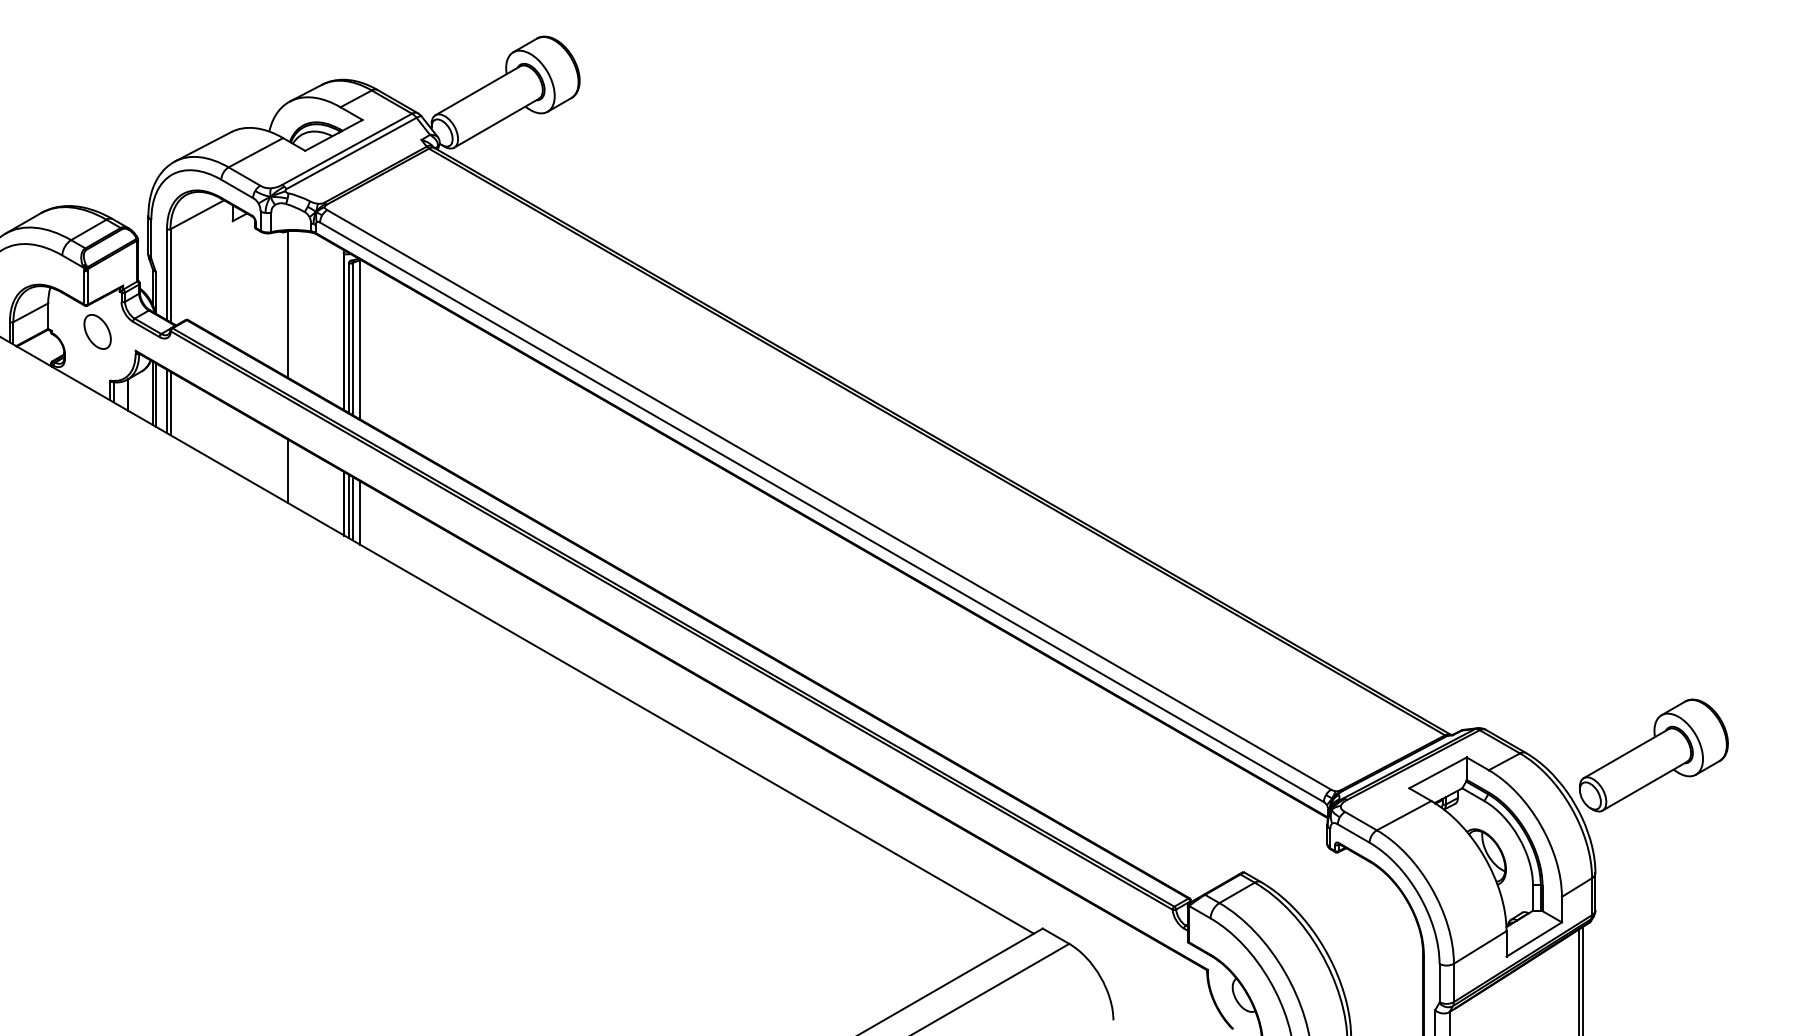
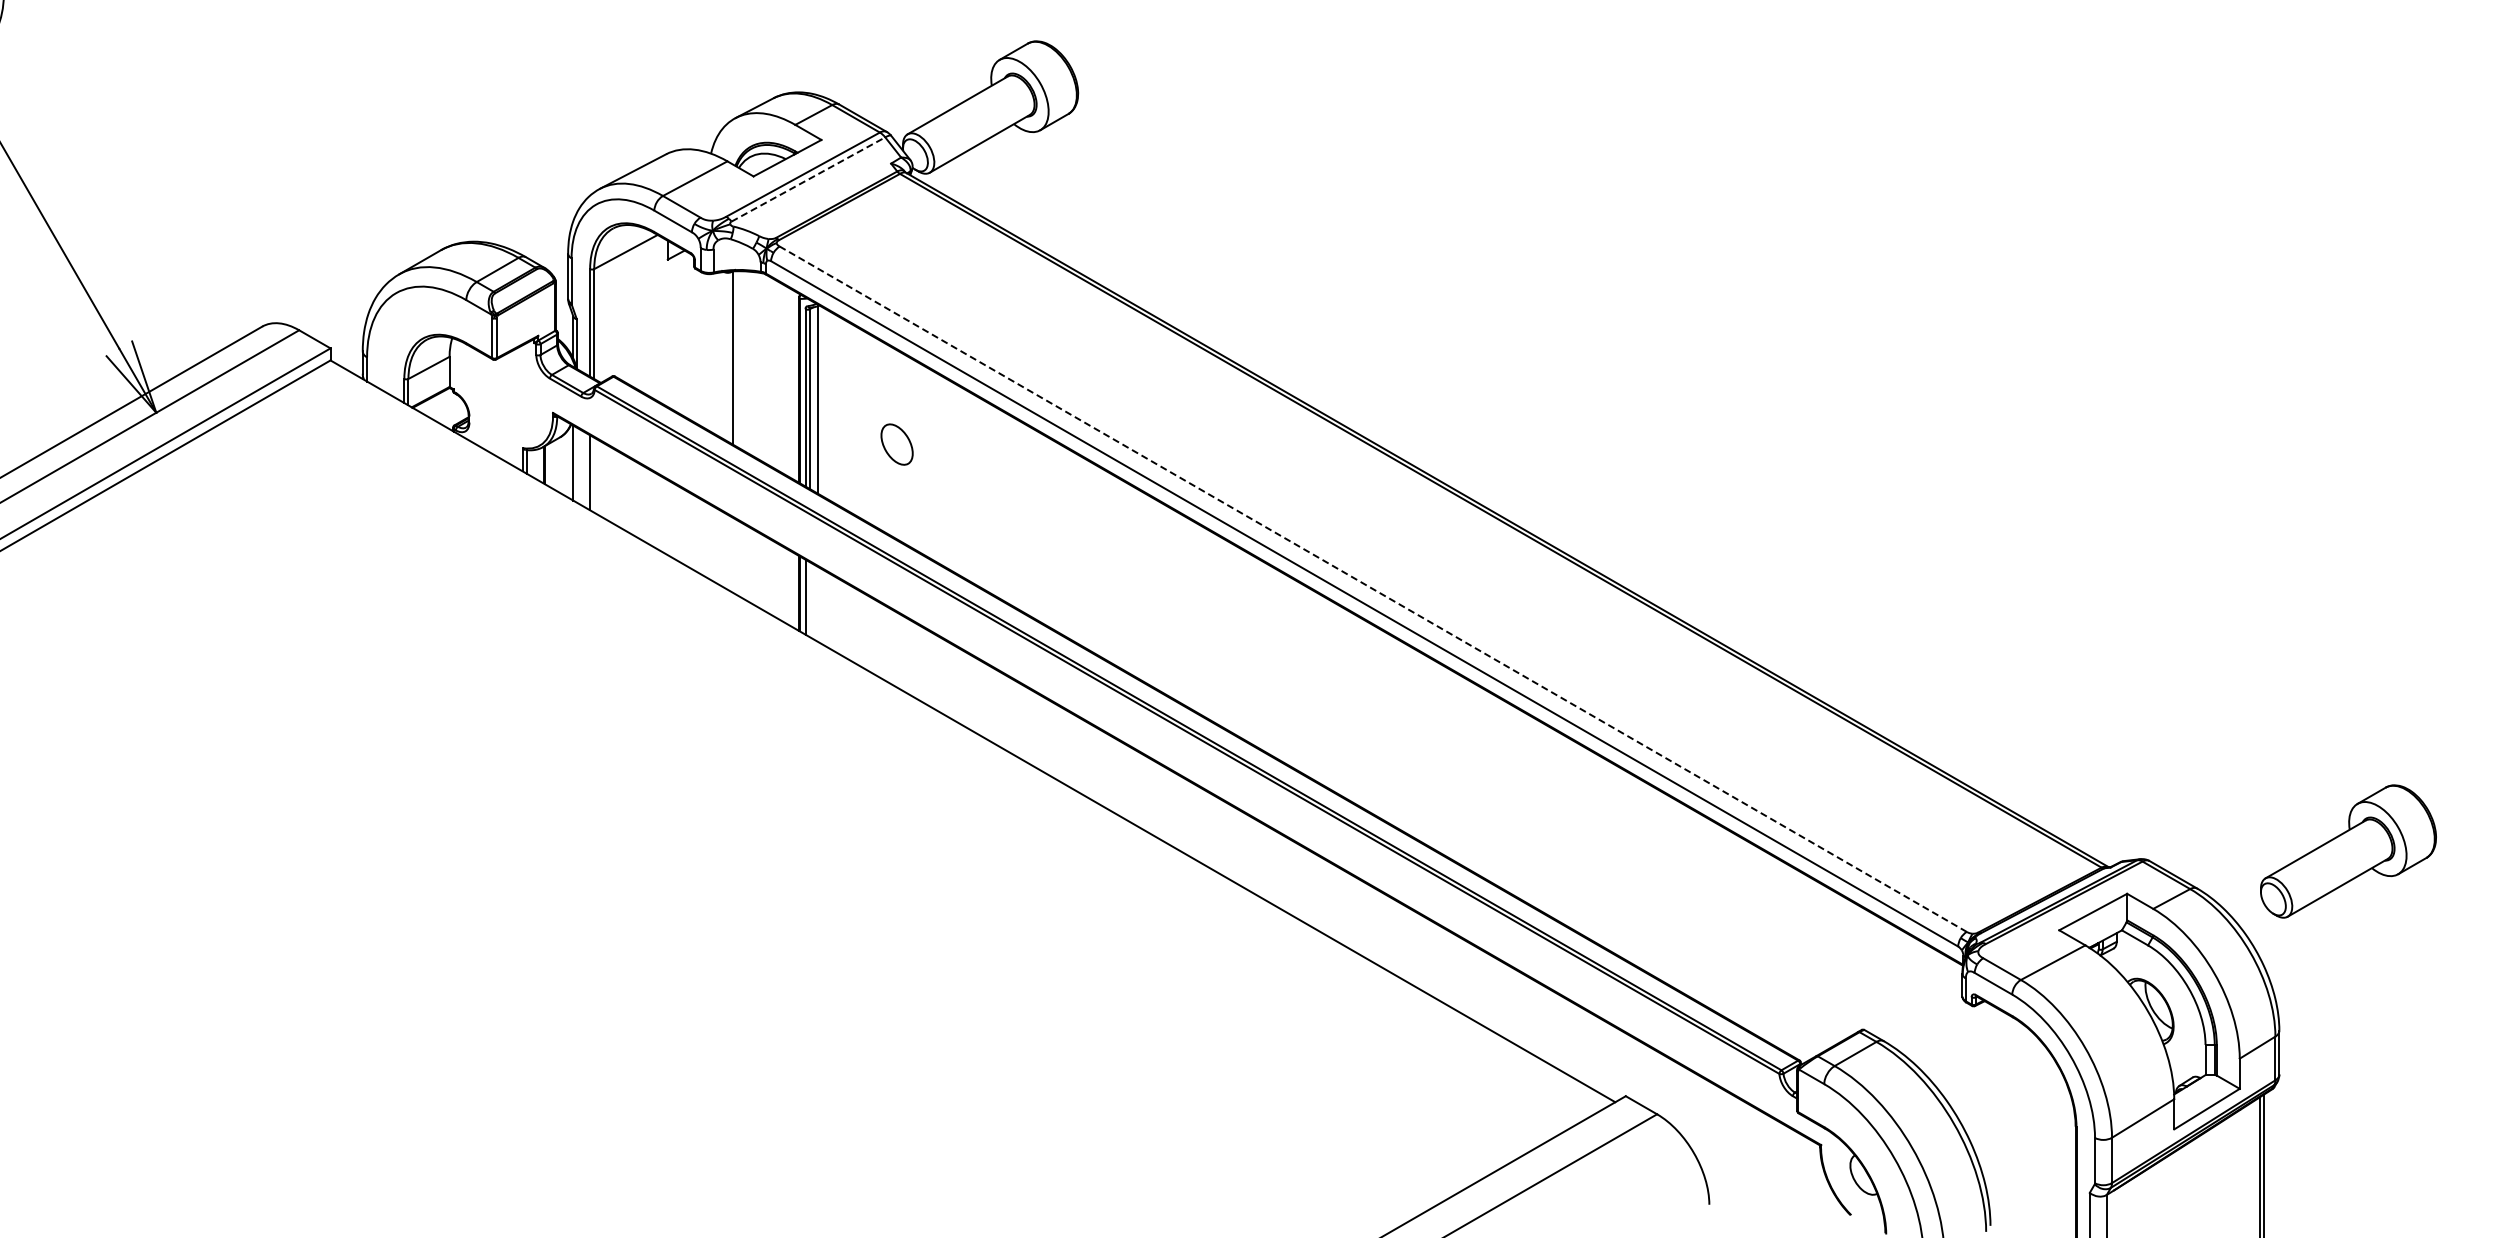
line: (351, 153) -> (808, 179), solid -> dashed
part: (97, 331) -> (896, 444), moved
line: (155, 394) -> (576, 464), removed
line: (170, 402) -> (594, 474), removed
line: (287, 470) -> (732, 554), removed
line: (828, 500) -> (1372, 589), solid -> dashed
line: (352, 508) -> (809, 599), removed
line: (360, 512) -> (818, 604), removed
part: (1653, 755) -> (2348, 851), moved

